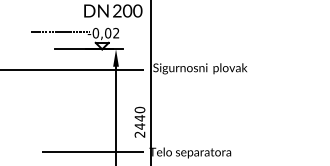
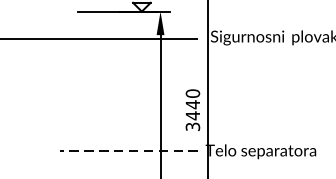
text: (140, 134) -> (193, 126), 2440 -> 3440
line: (92, 152) -> (128, 151), solid -> dashed

